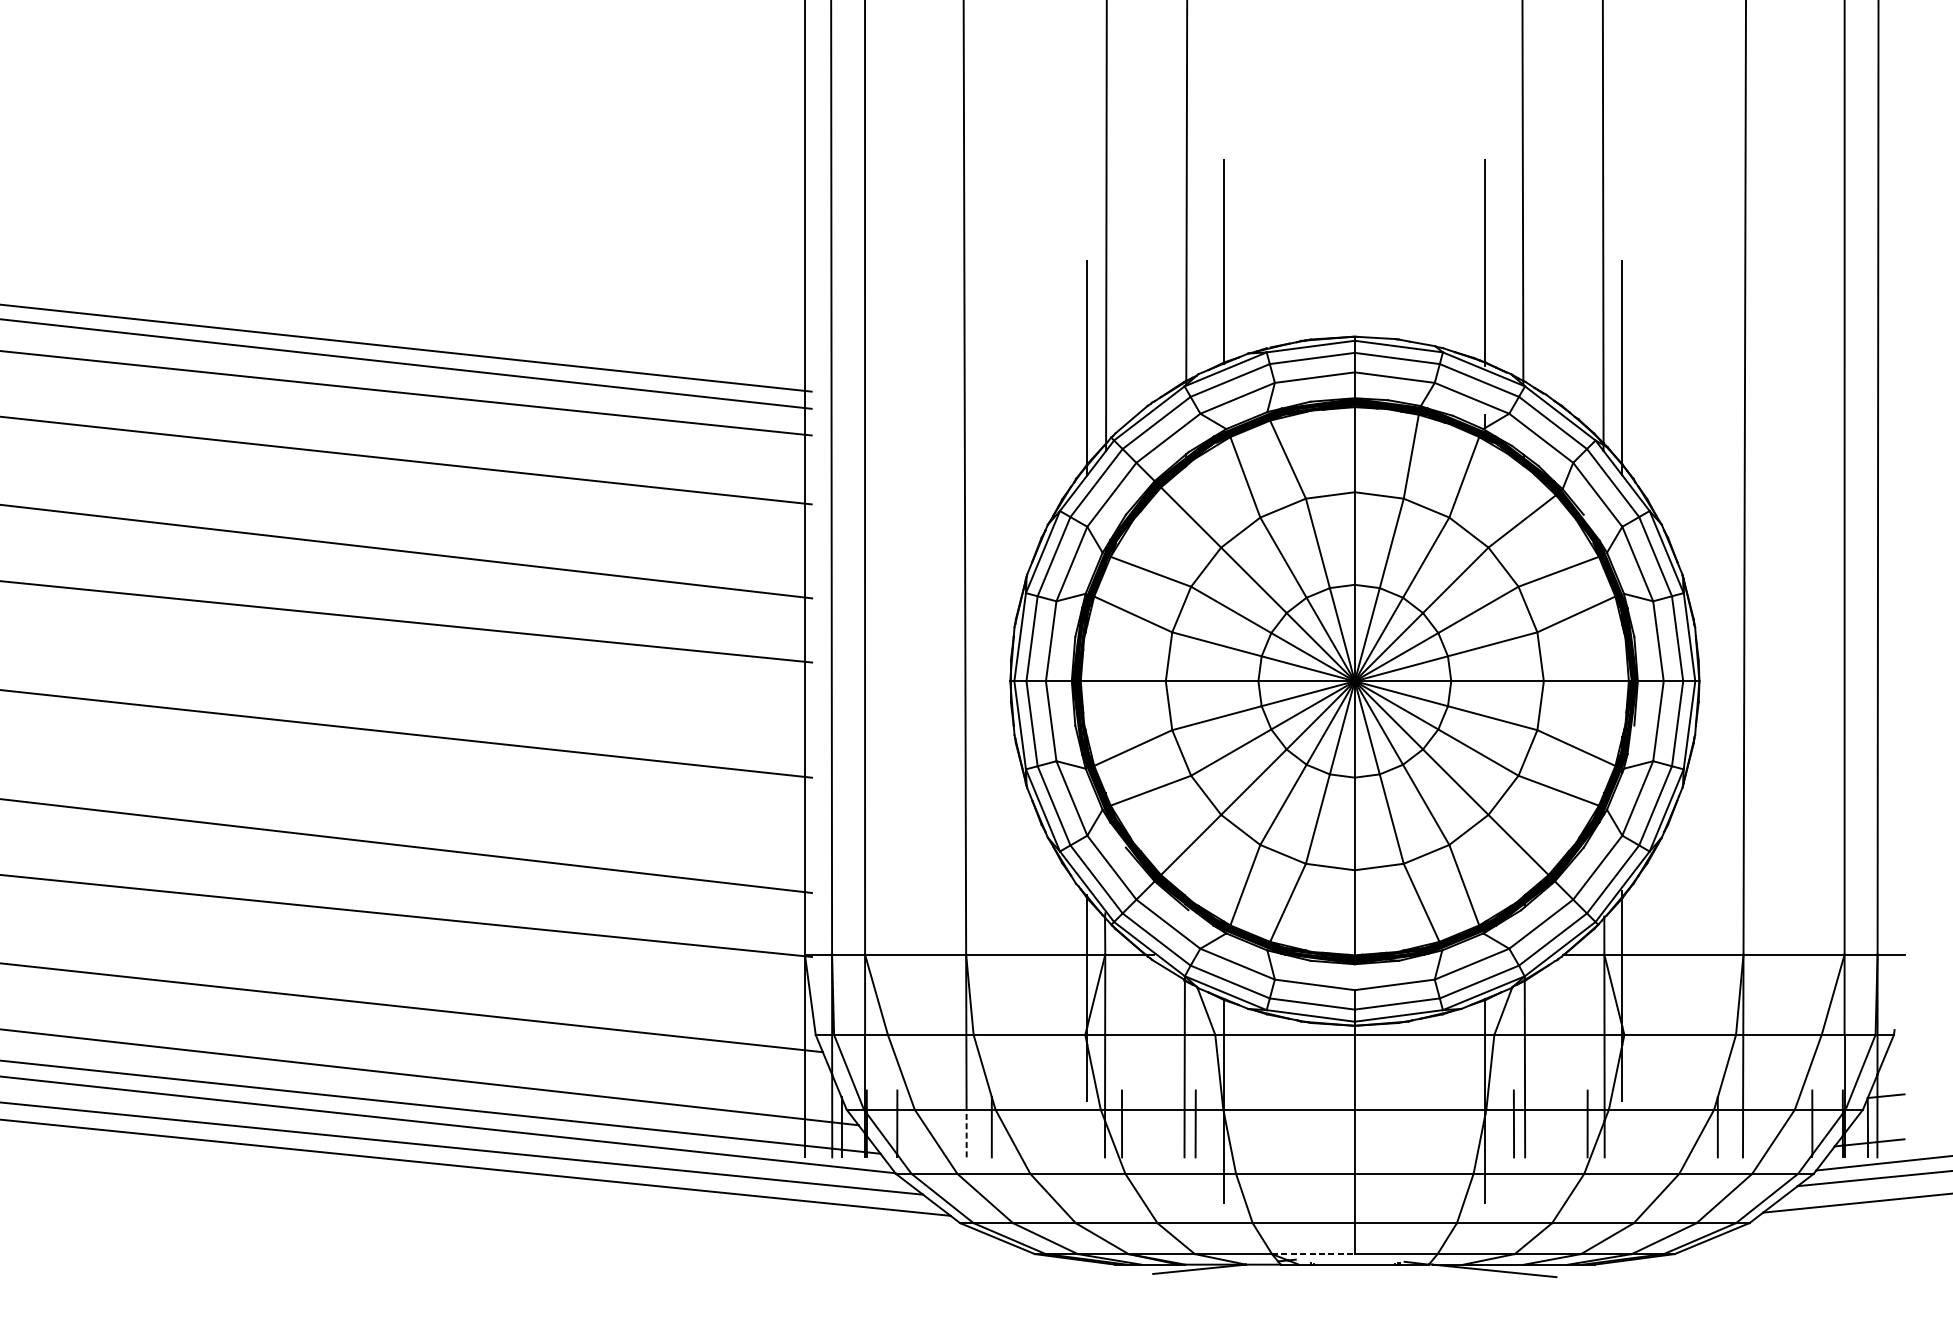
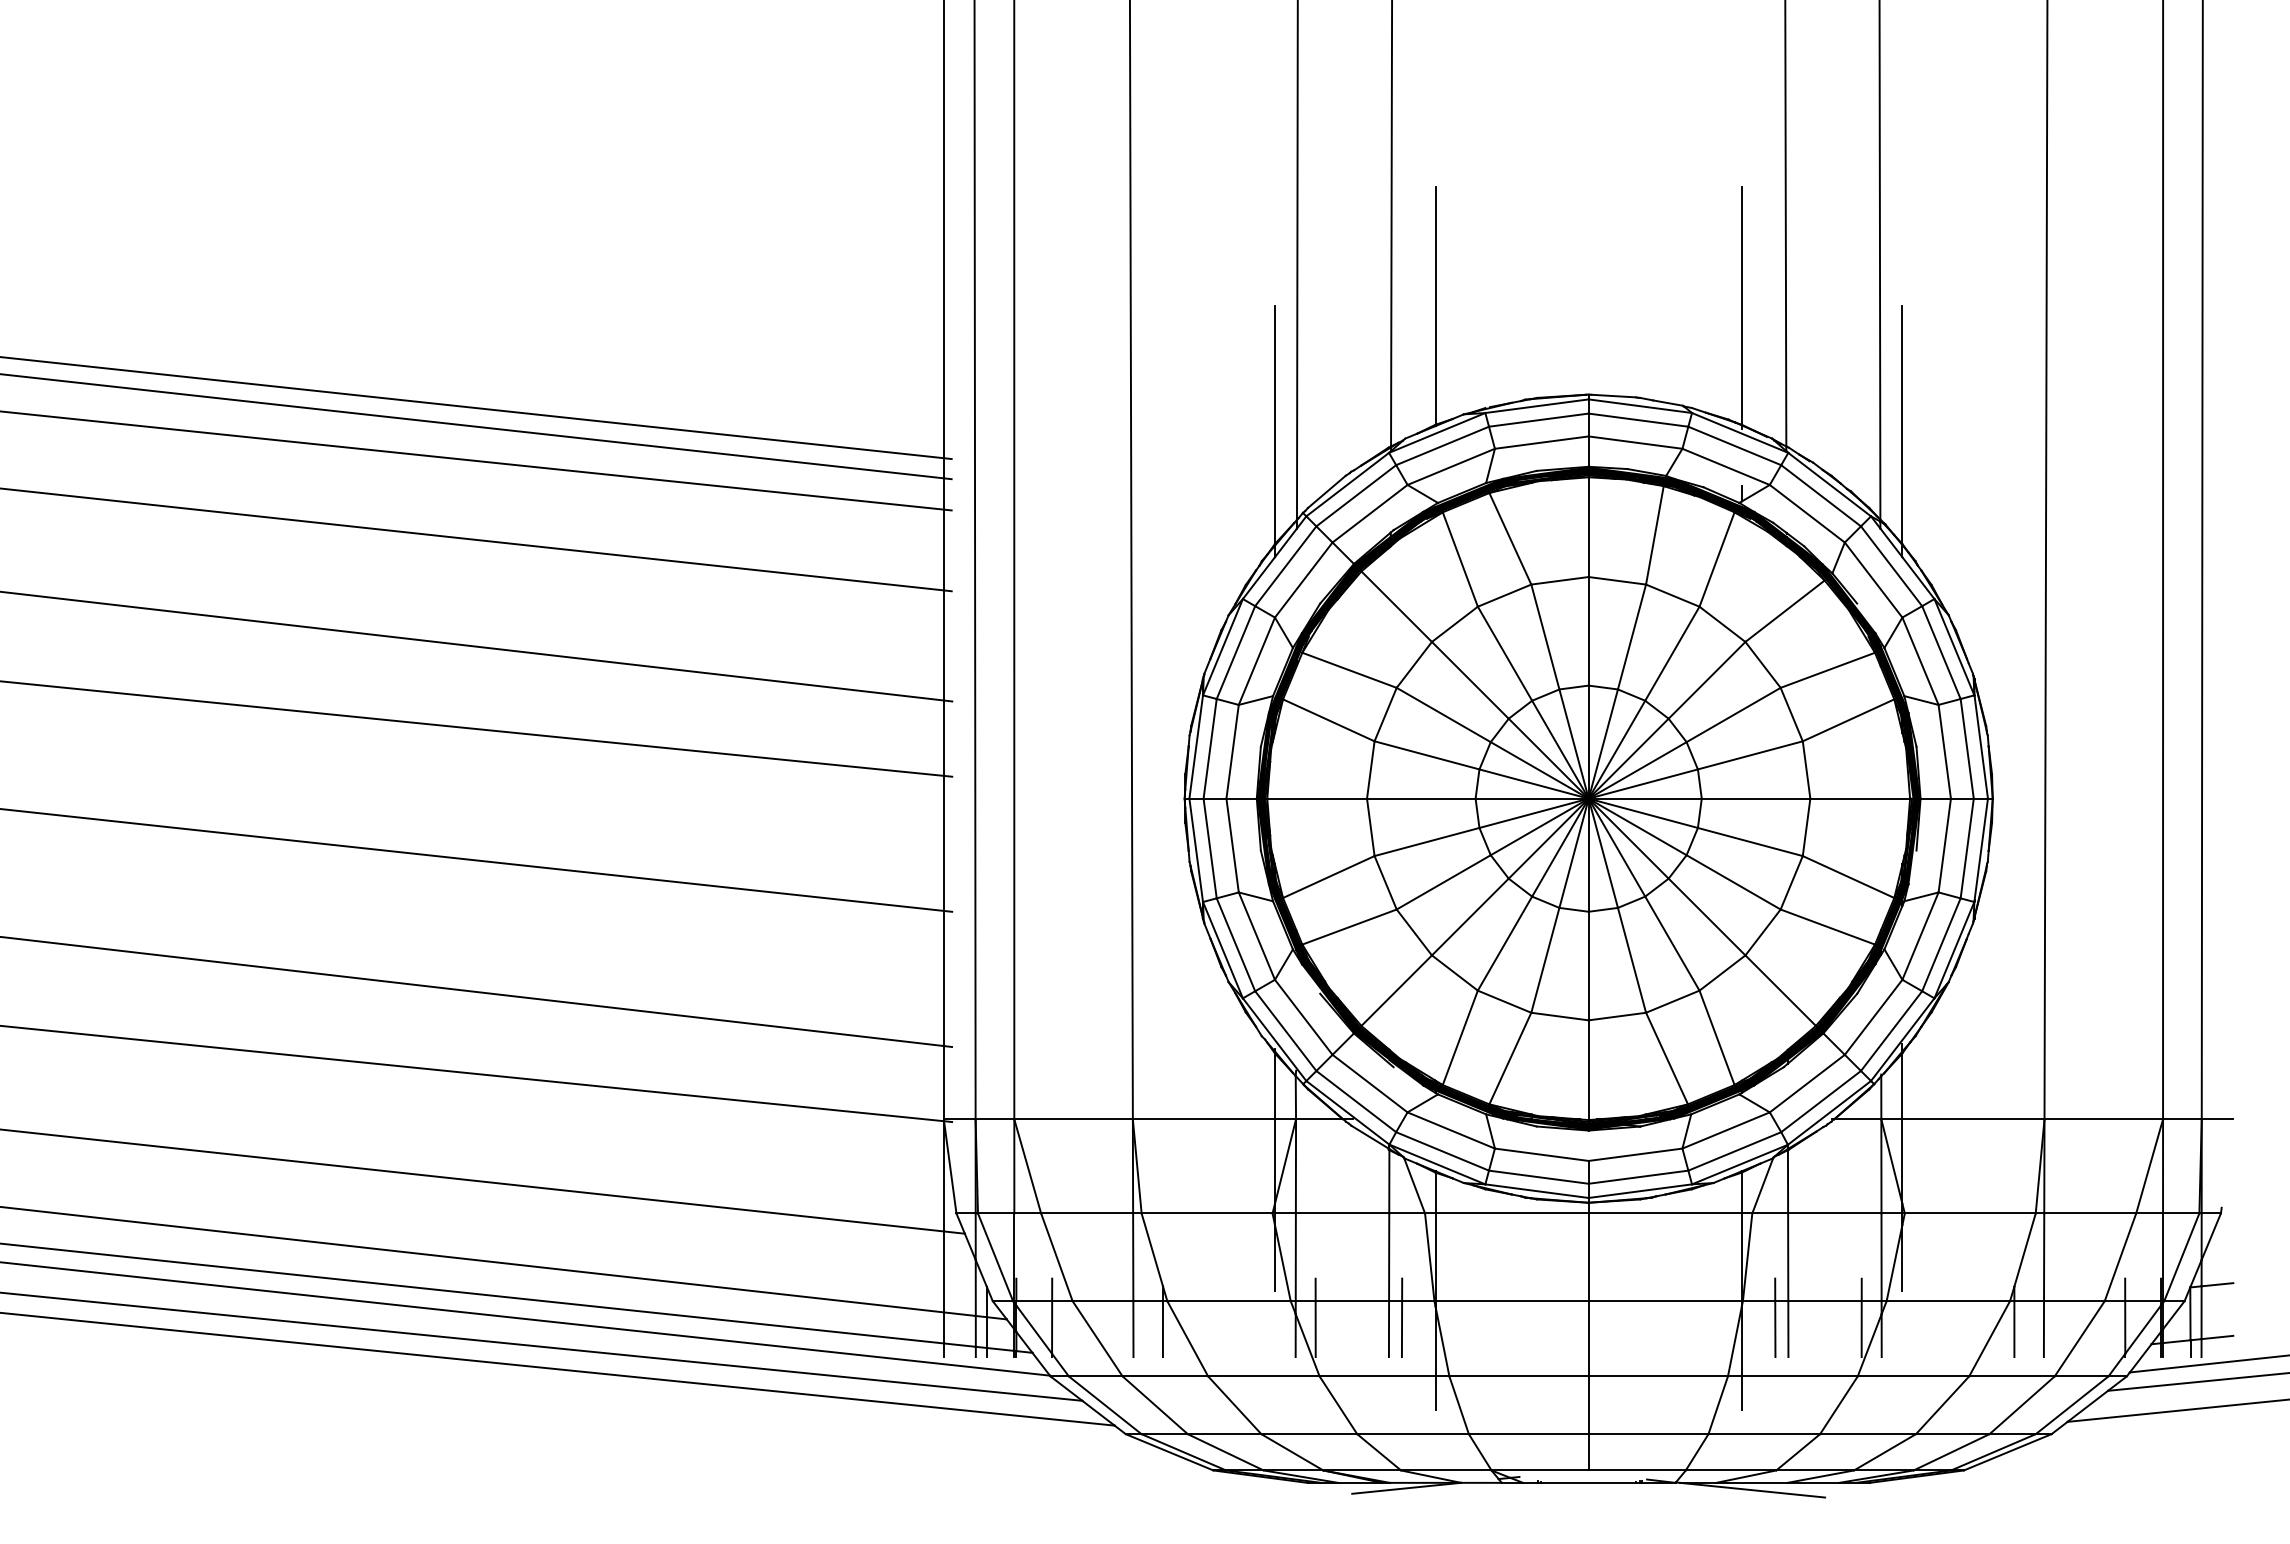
line: (966, 1133) -> (1133, 1329), dashed -> solid
line: (1313, 1254) -> (1540, 1470), dashed -> solid

